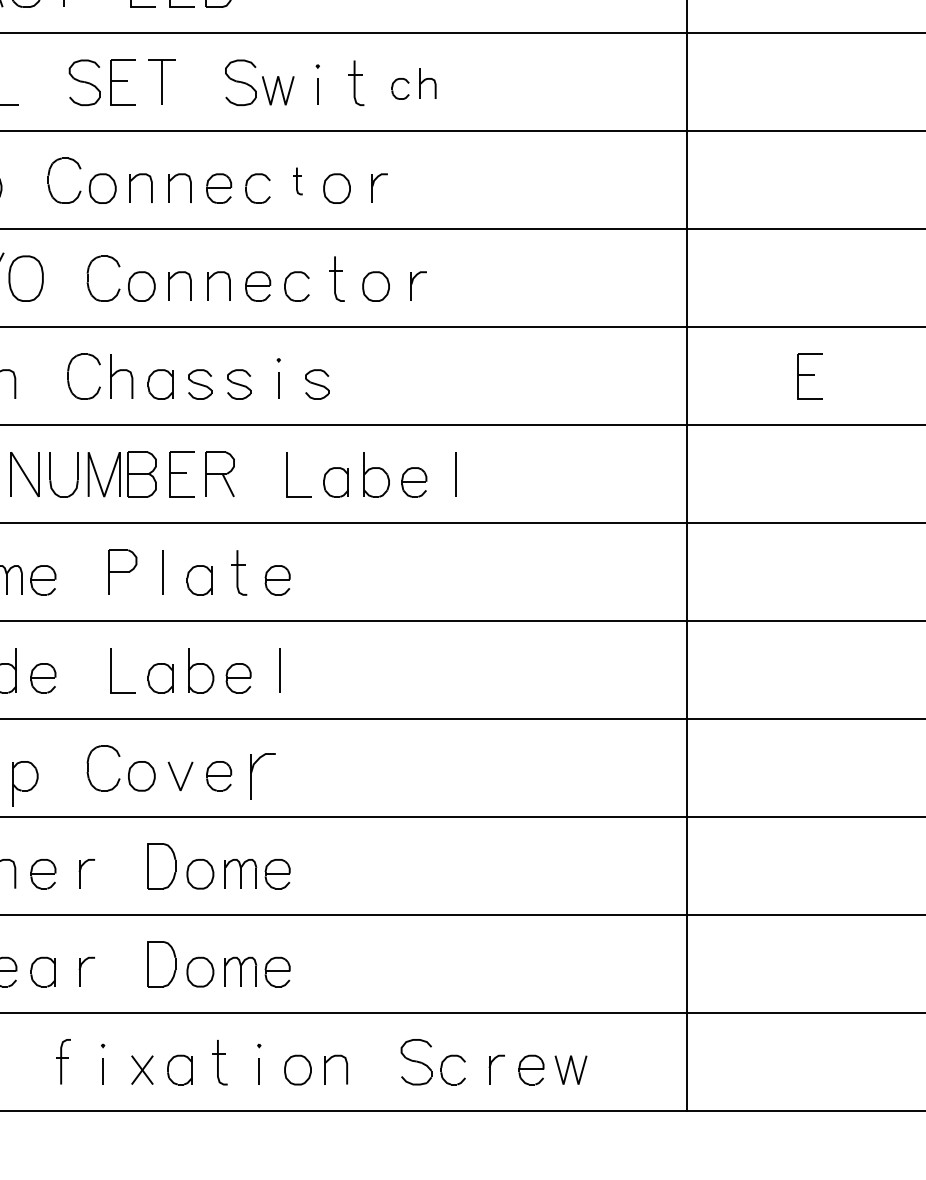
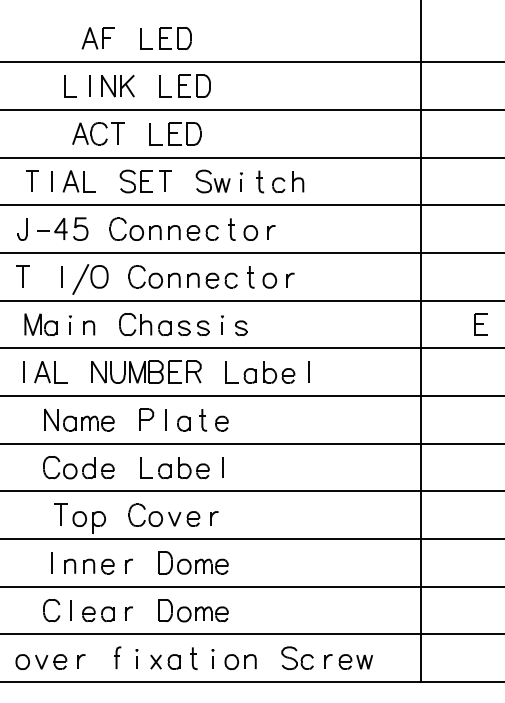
part: (414, 84) -> (288, 182), size x1.43
part: (297, 181) -> (231, 229), size x1.67
part: (262, 775) -> (214, 518), size x0.62

